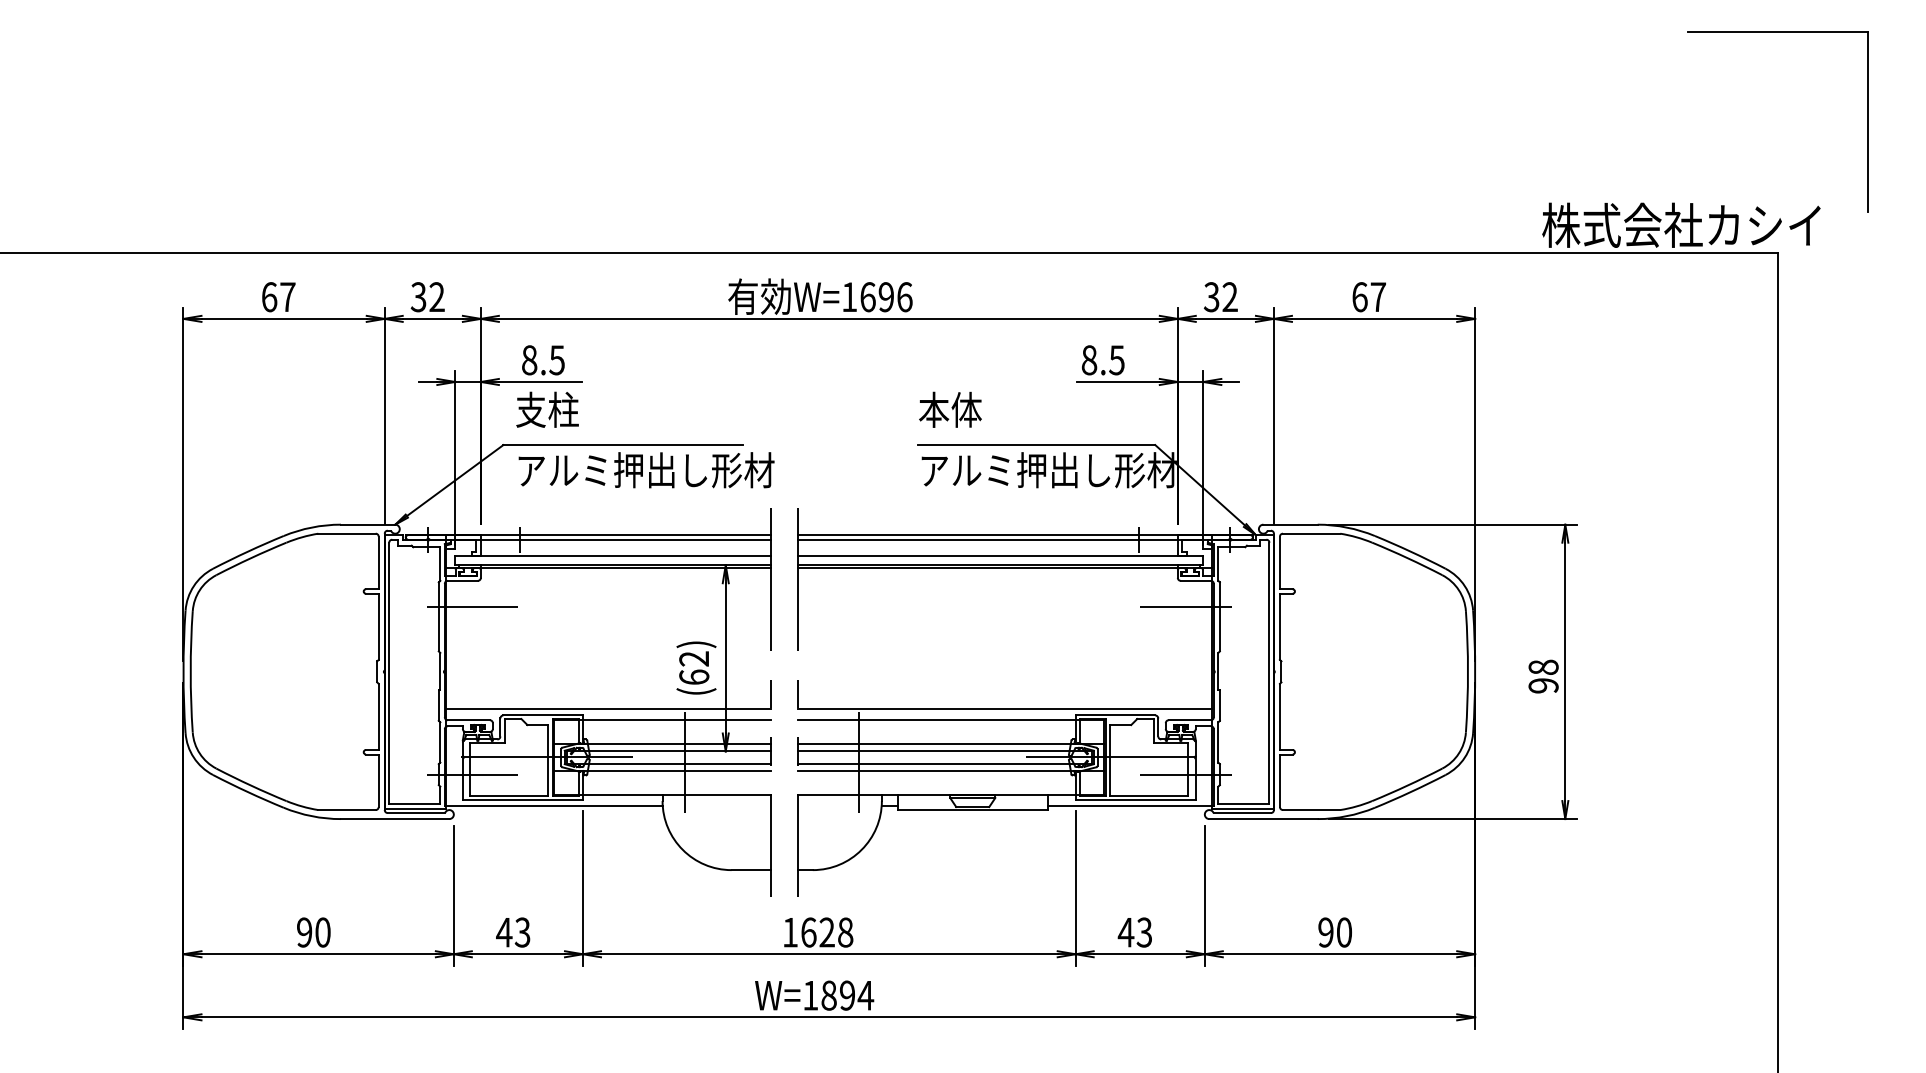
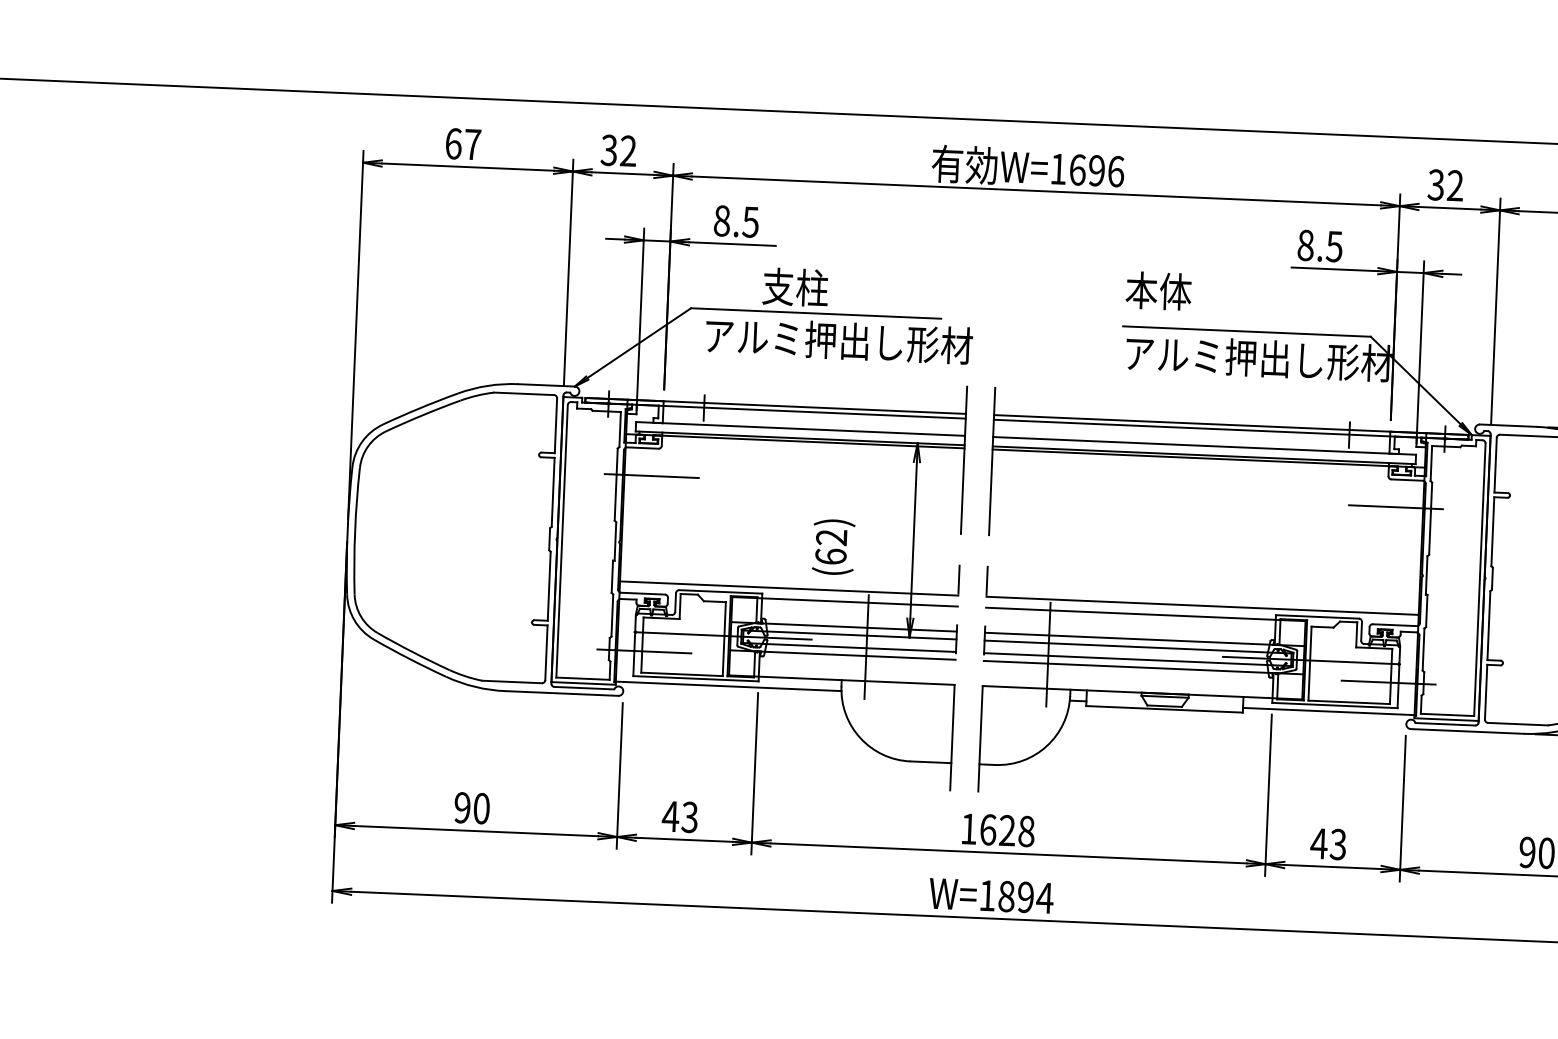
text: (547, 409) -> (795, 286), moved
text: (696, 667) -> (833, 546), moved

